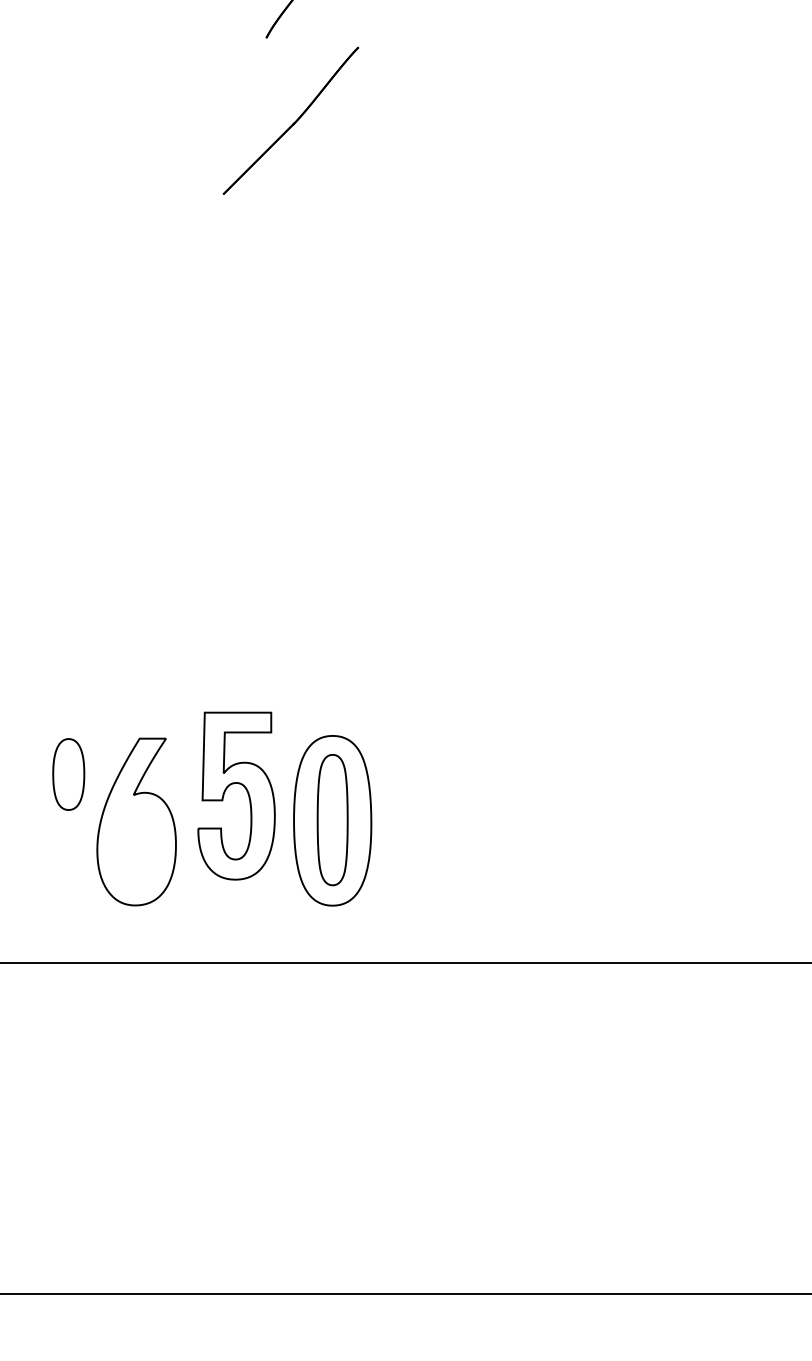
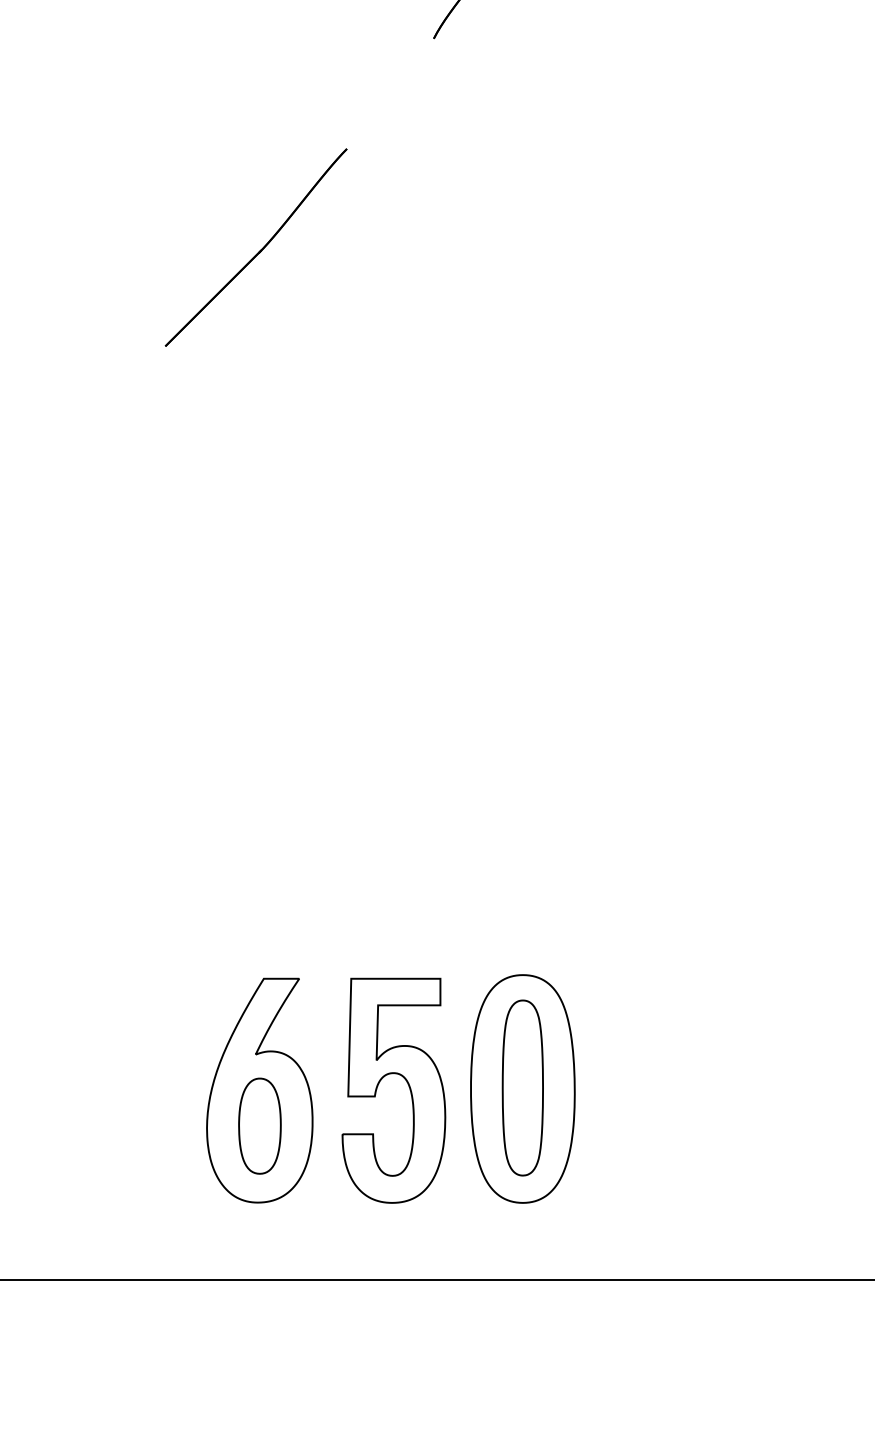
part: (290, 120) -> (255, 247), moved
part: (68, 774) -> (259, 1126), moved
part: (244, 788) -> (404, 1080), moved

